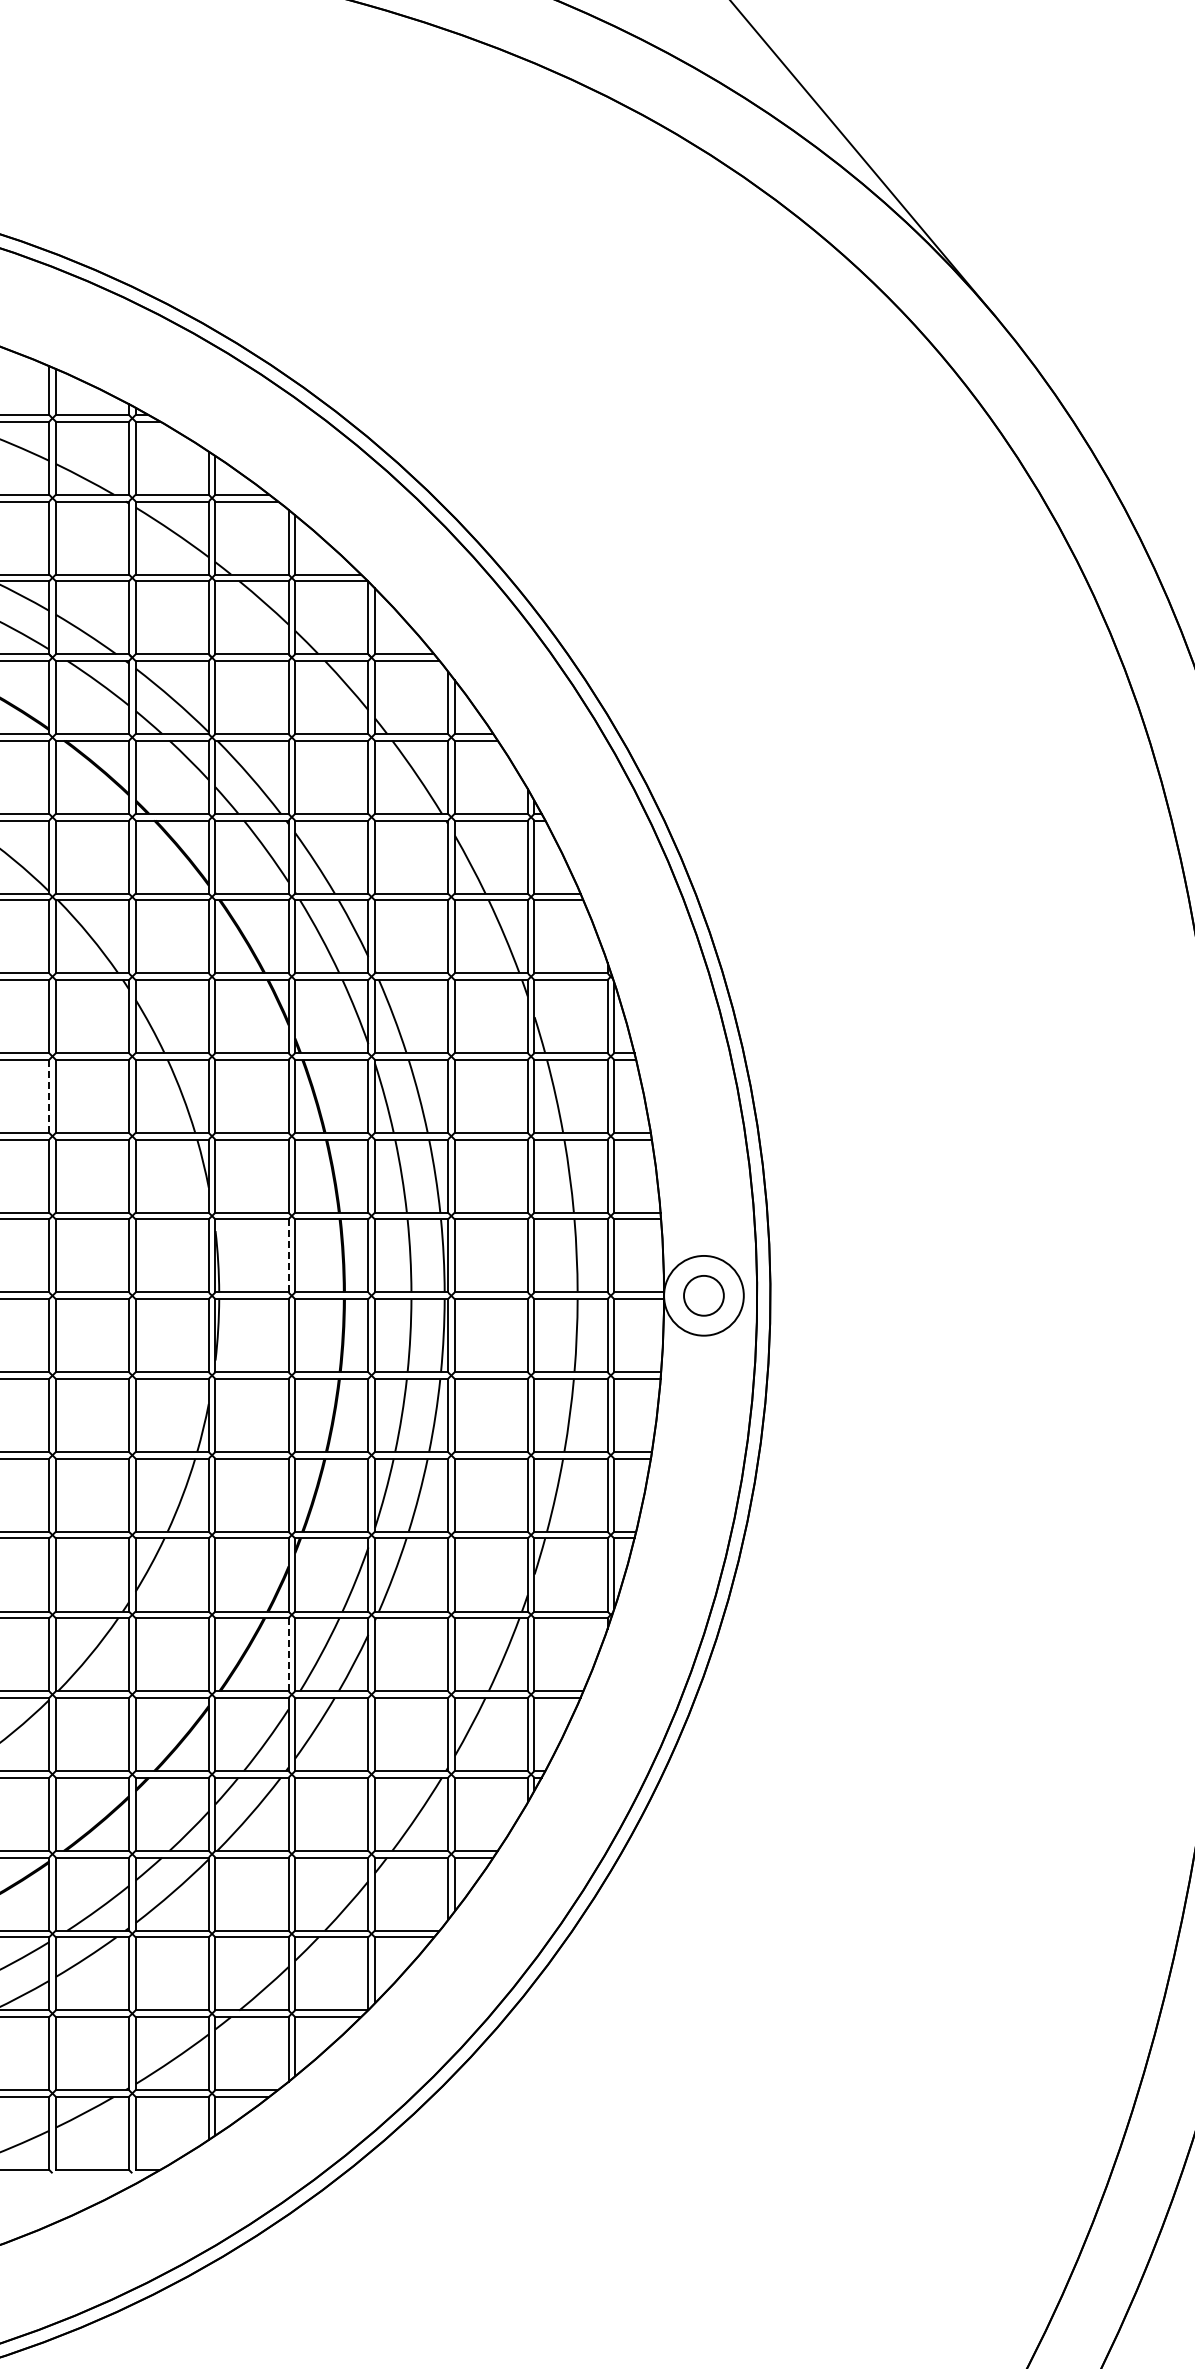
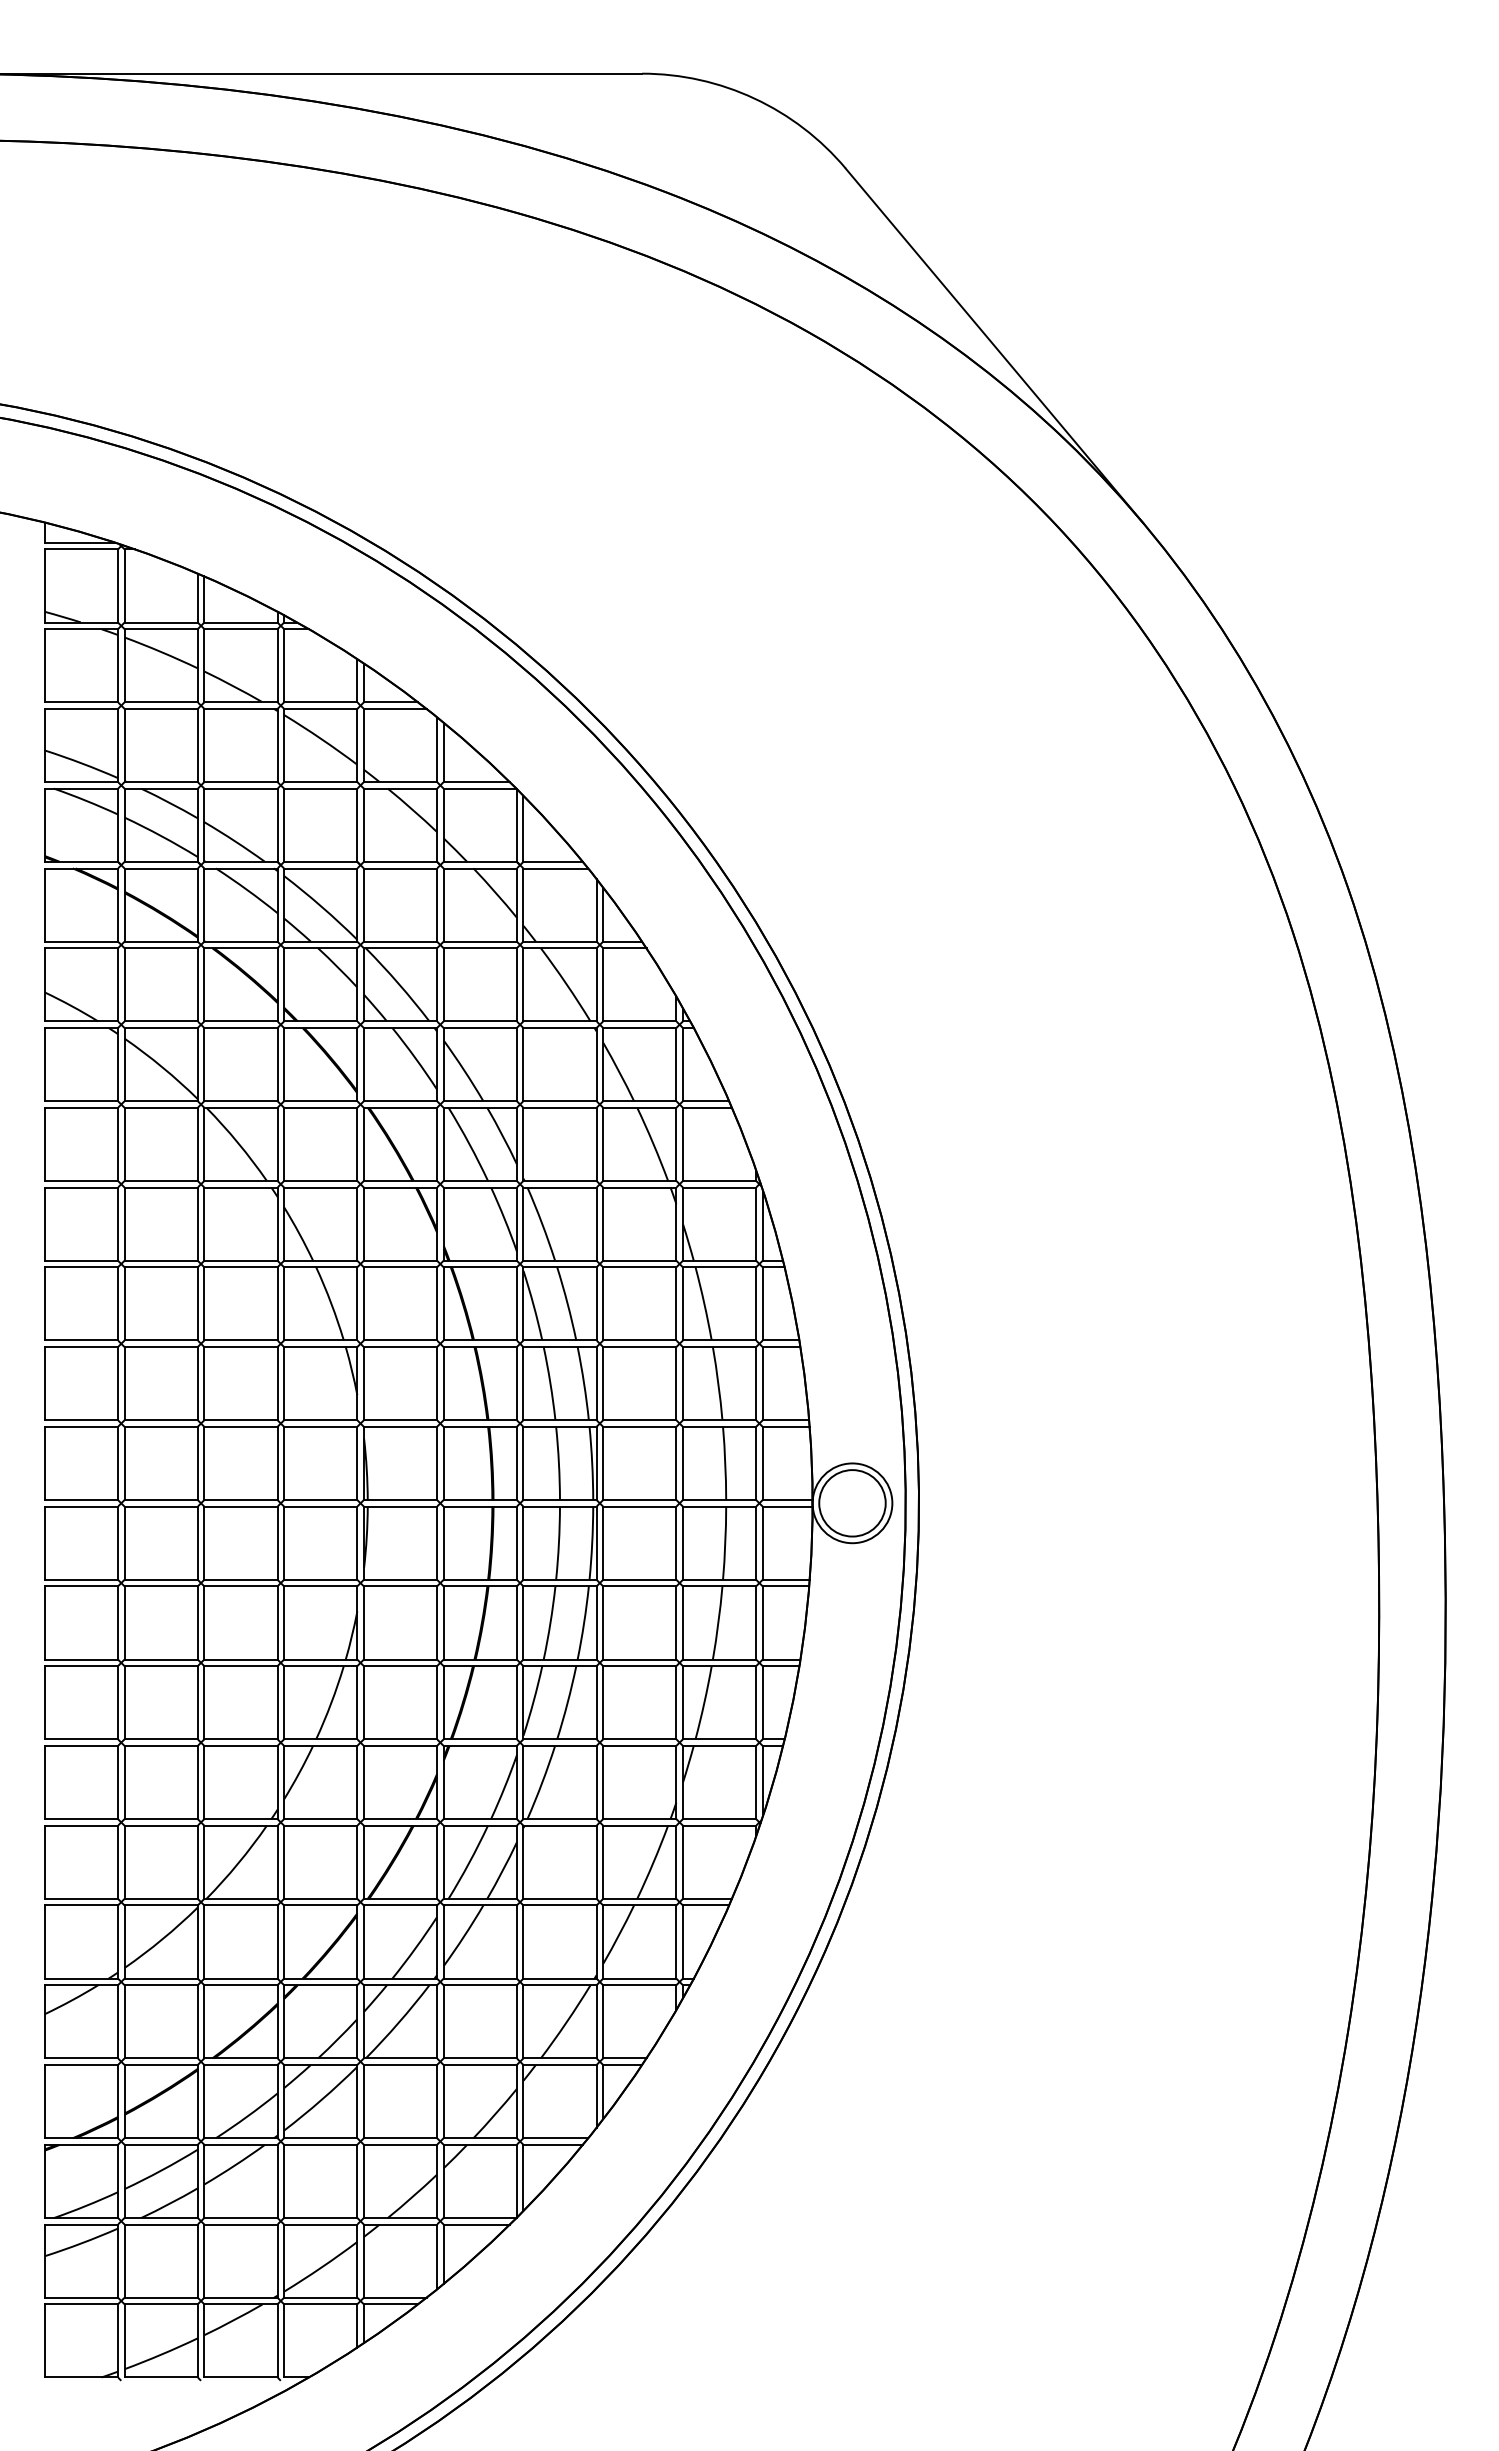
line: (48, 1095) -> (197, 1303), dashed -> solid
line: (288, 1255) -> (437, 1463), dashed -> solid
circle: (703, 1295) -> (852, 1503), size x1.67
line: (288, 1654) -> (437, 1862), dashed -> solid

